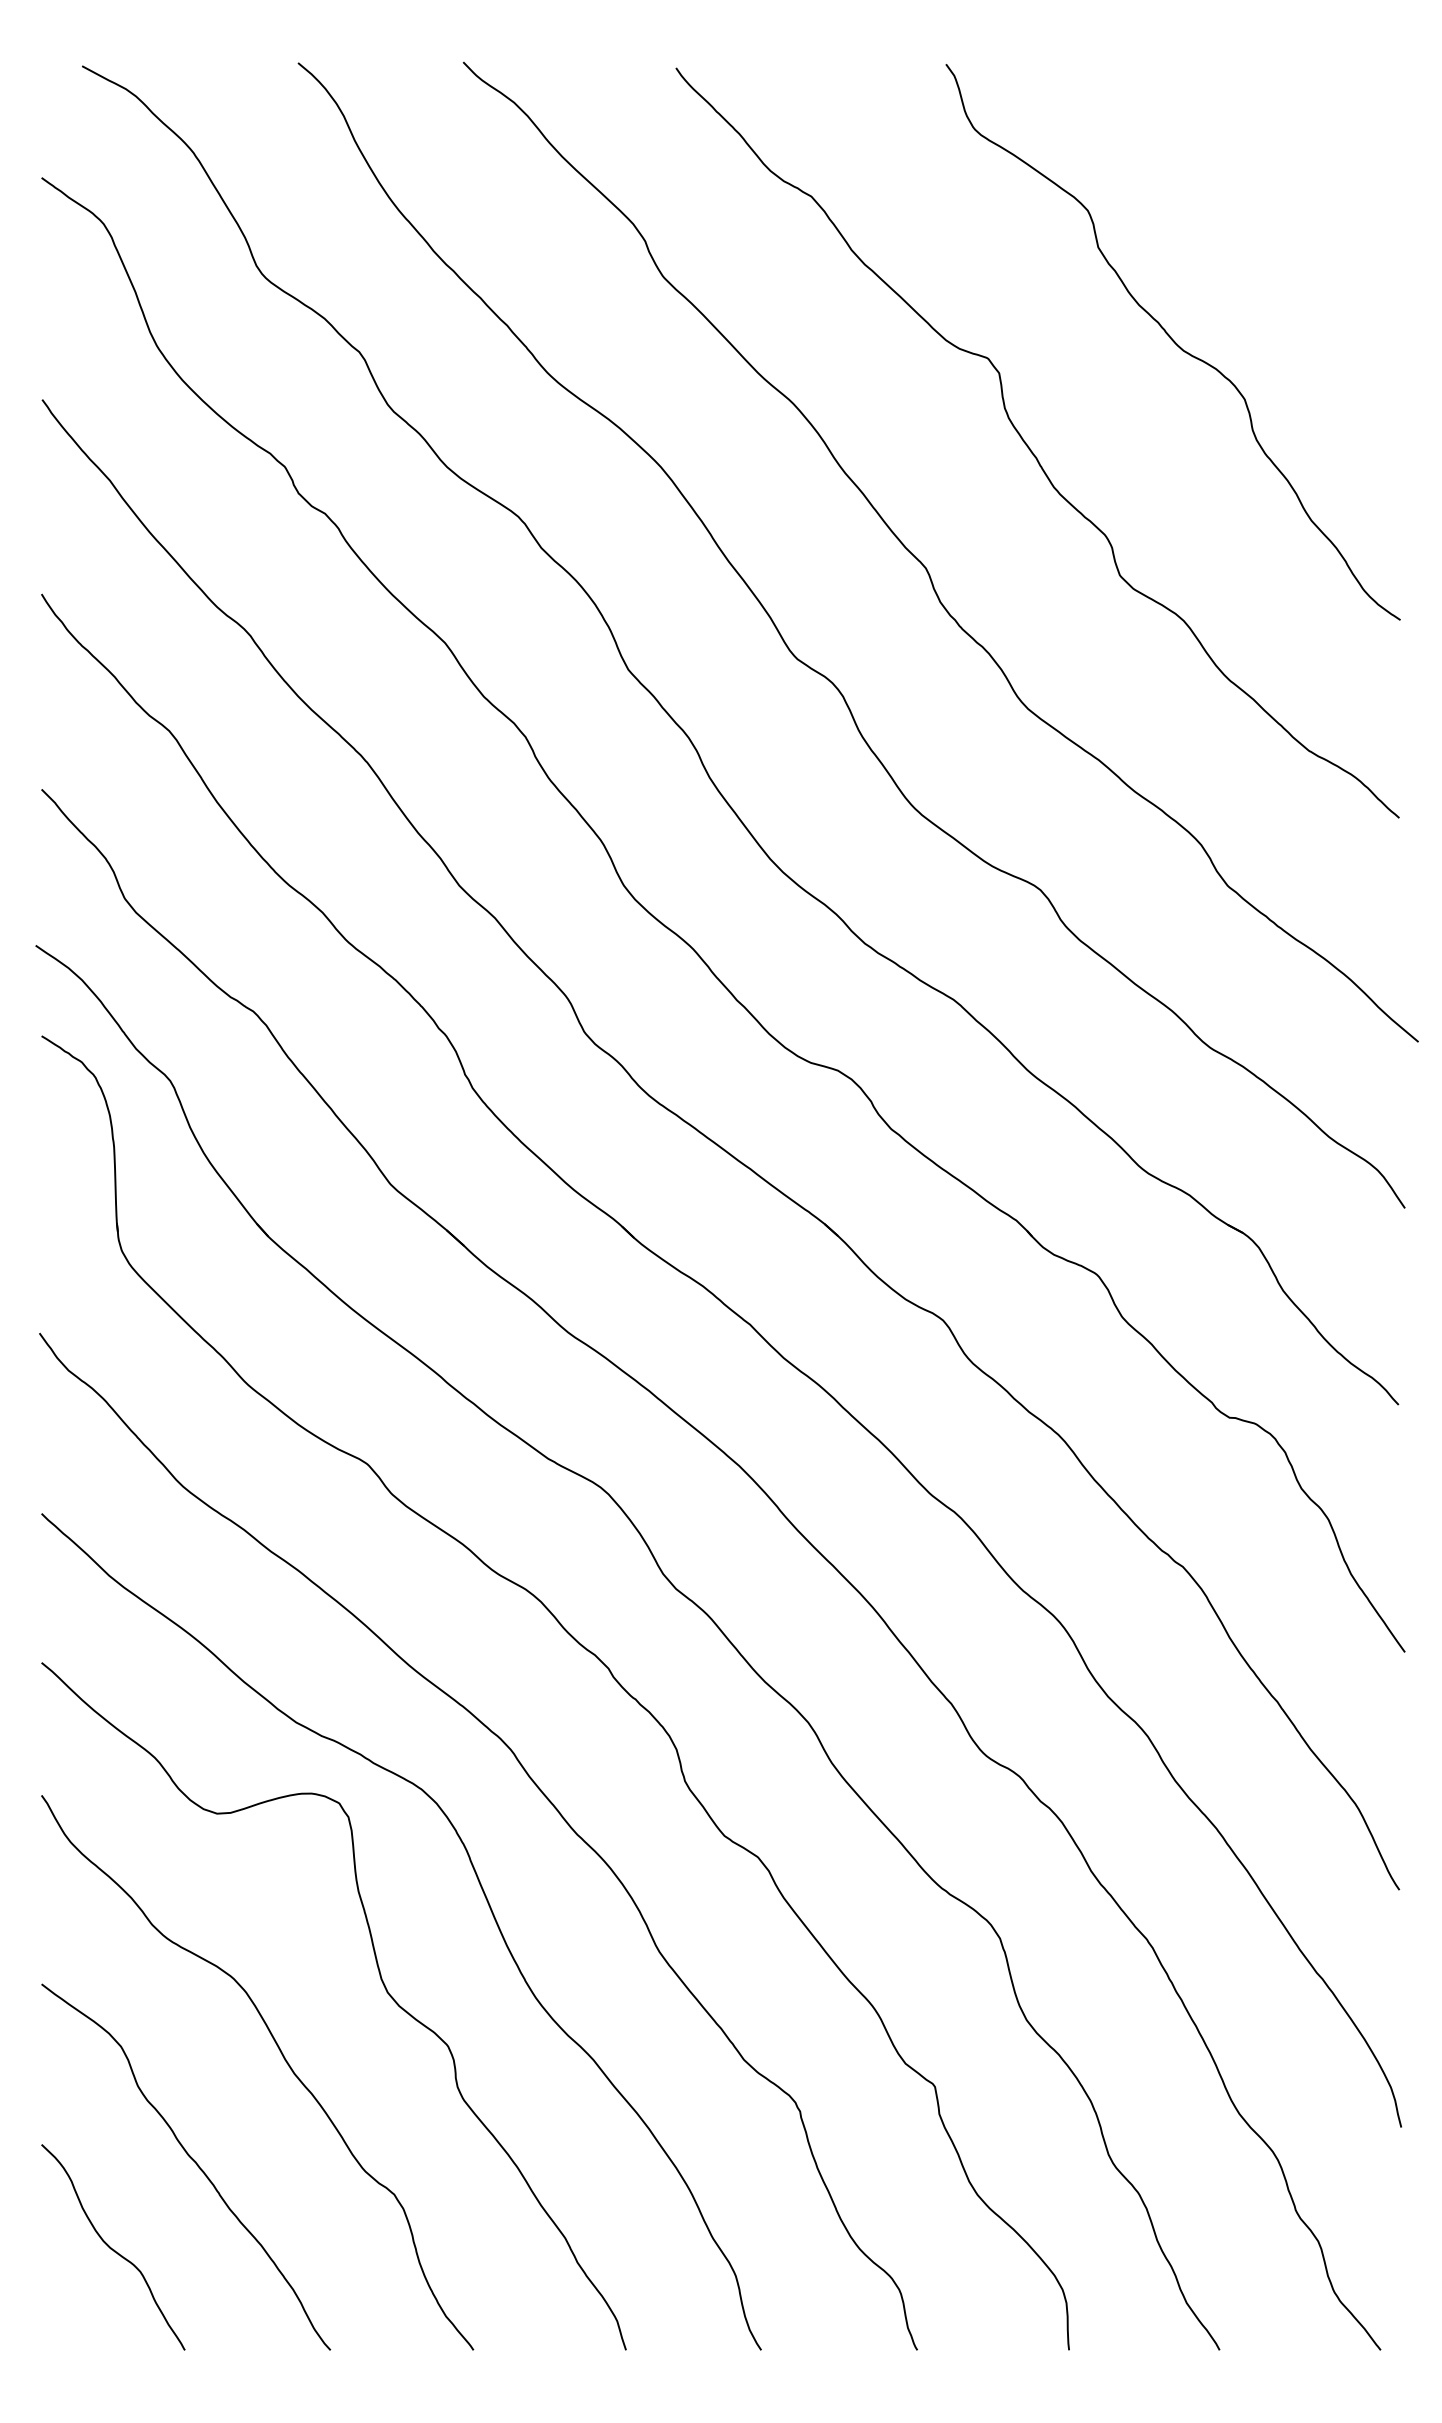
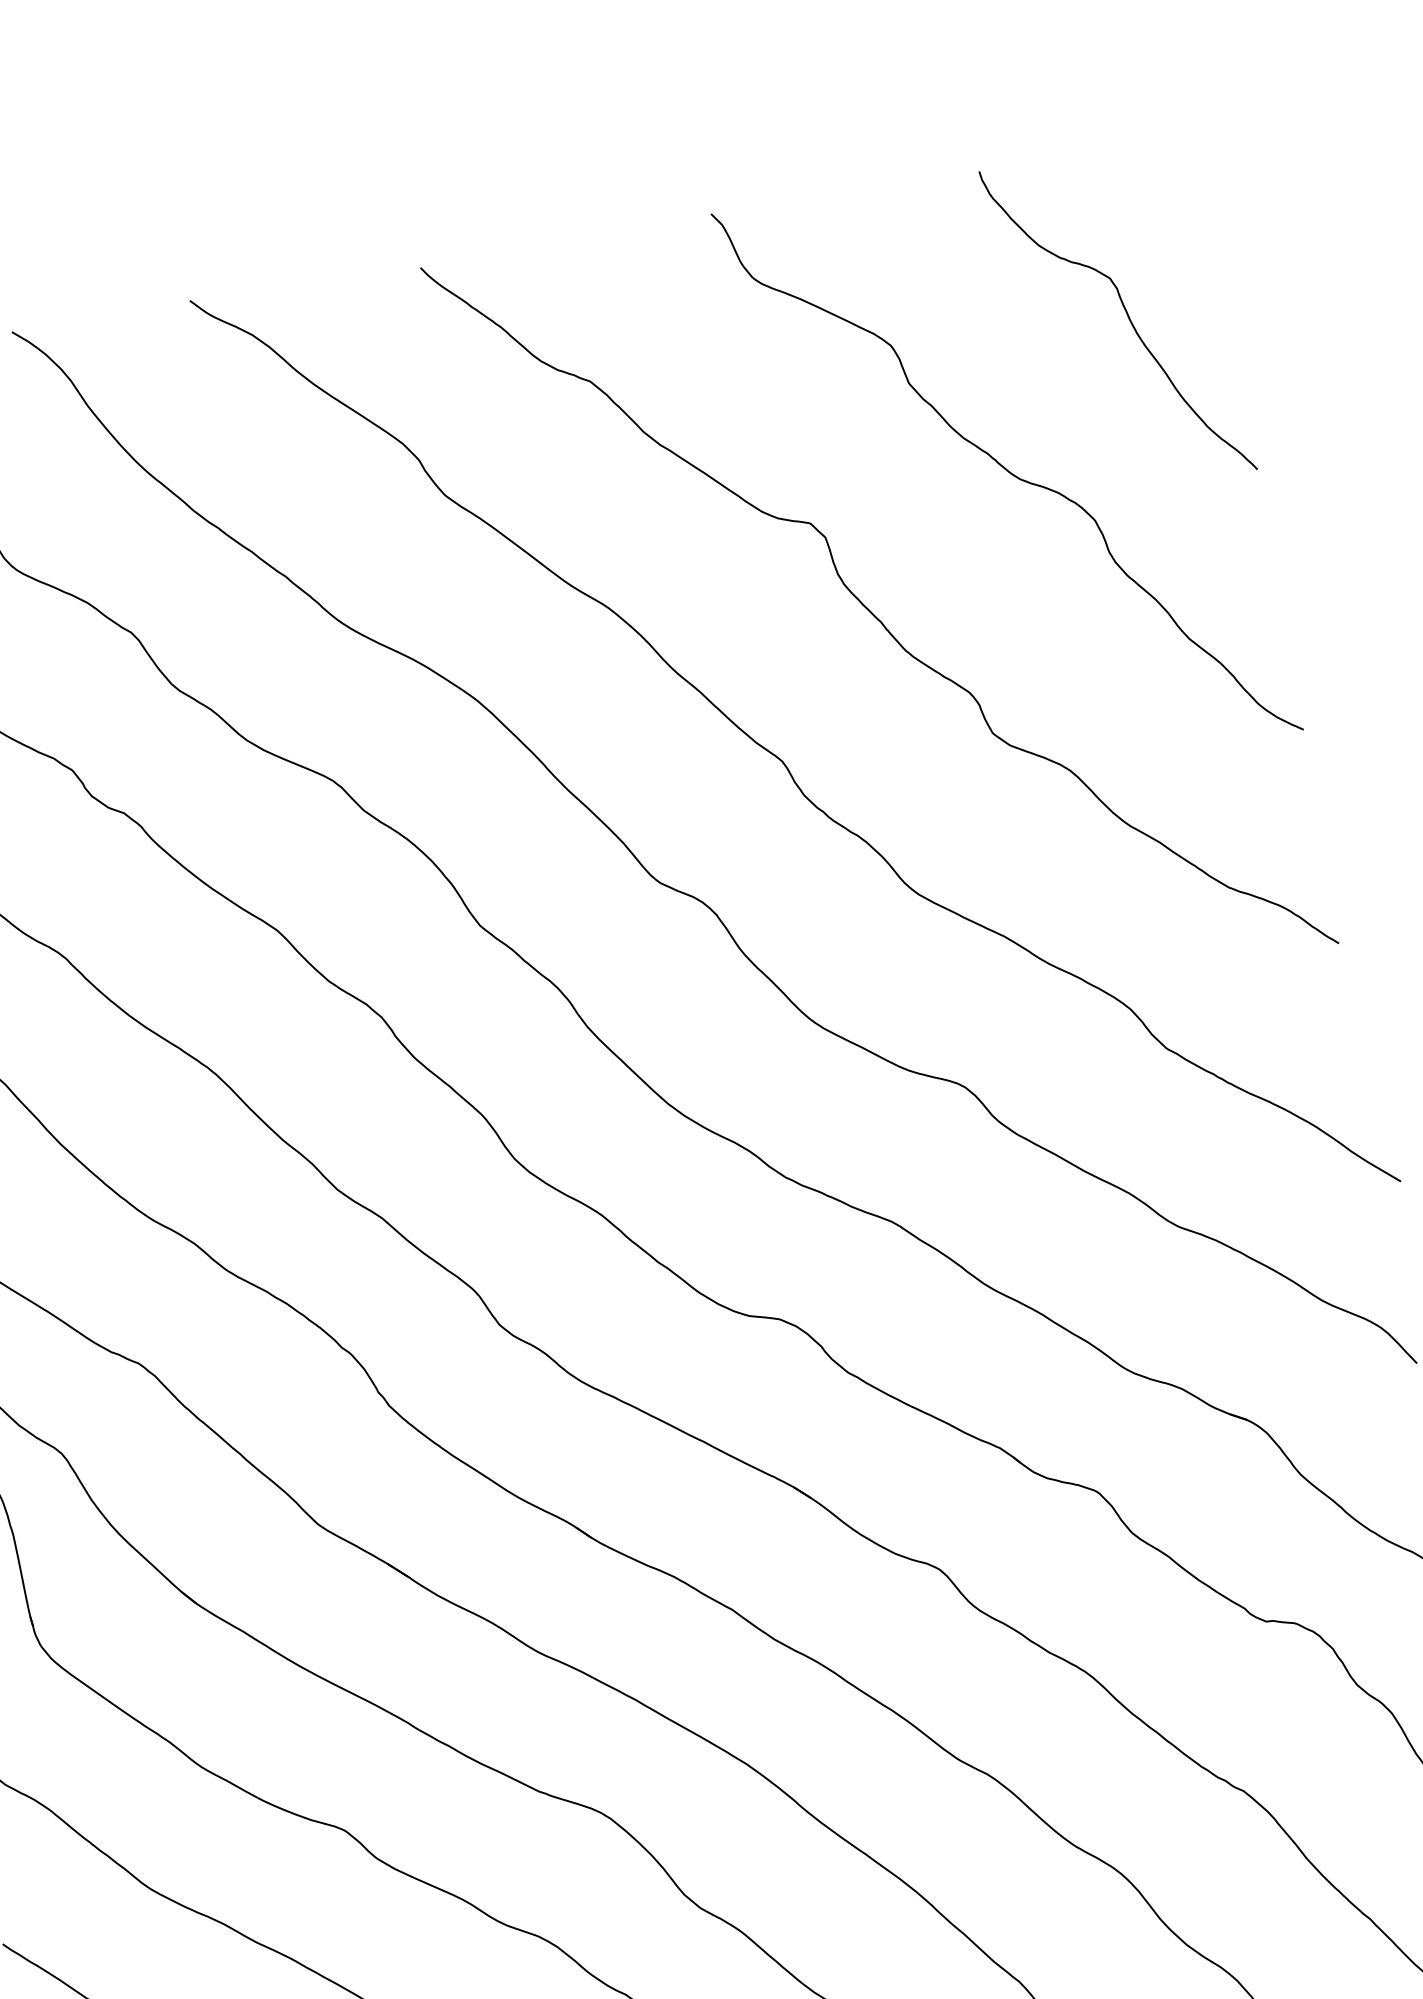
curve: (1304, 218) -> (1126, 314), added

